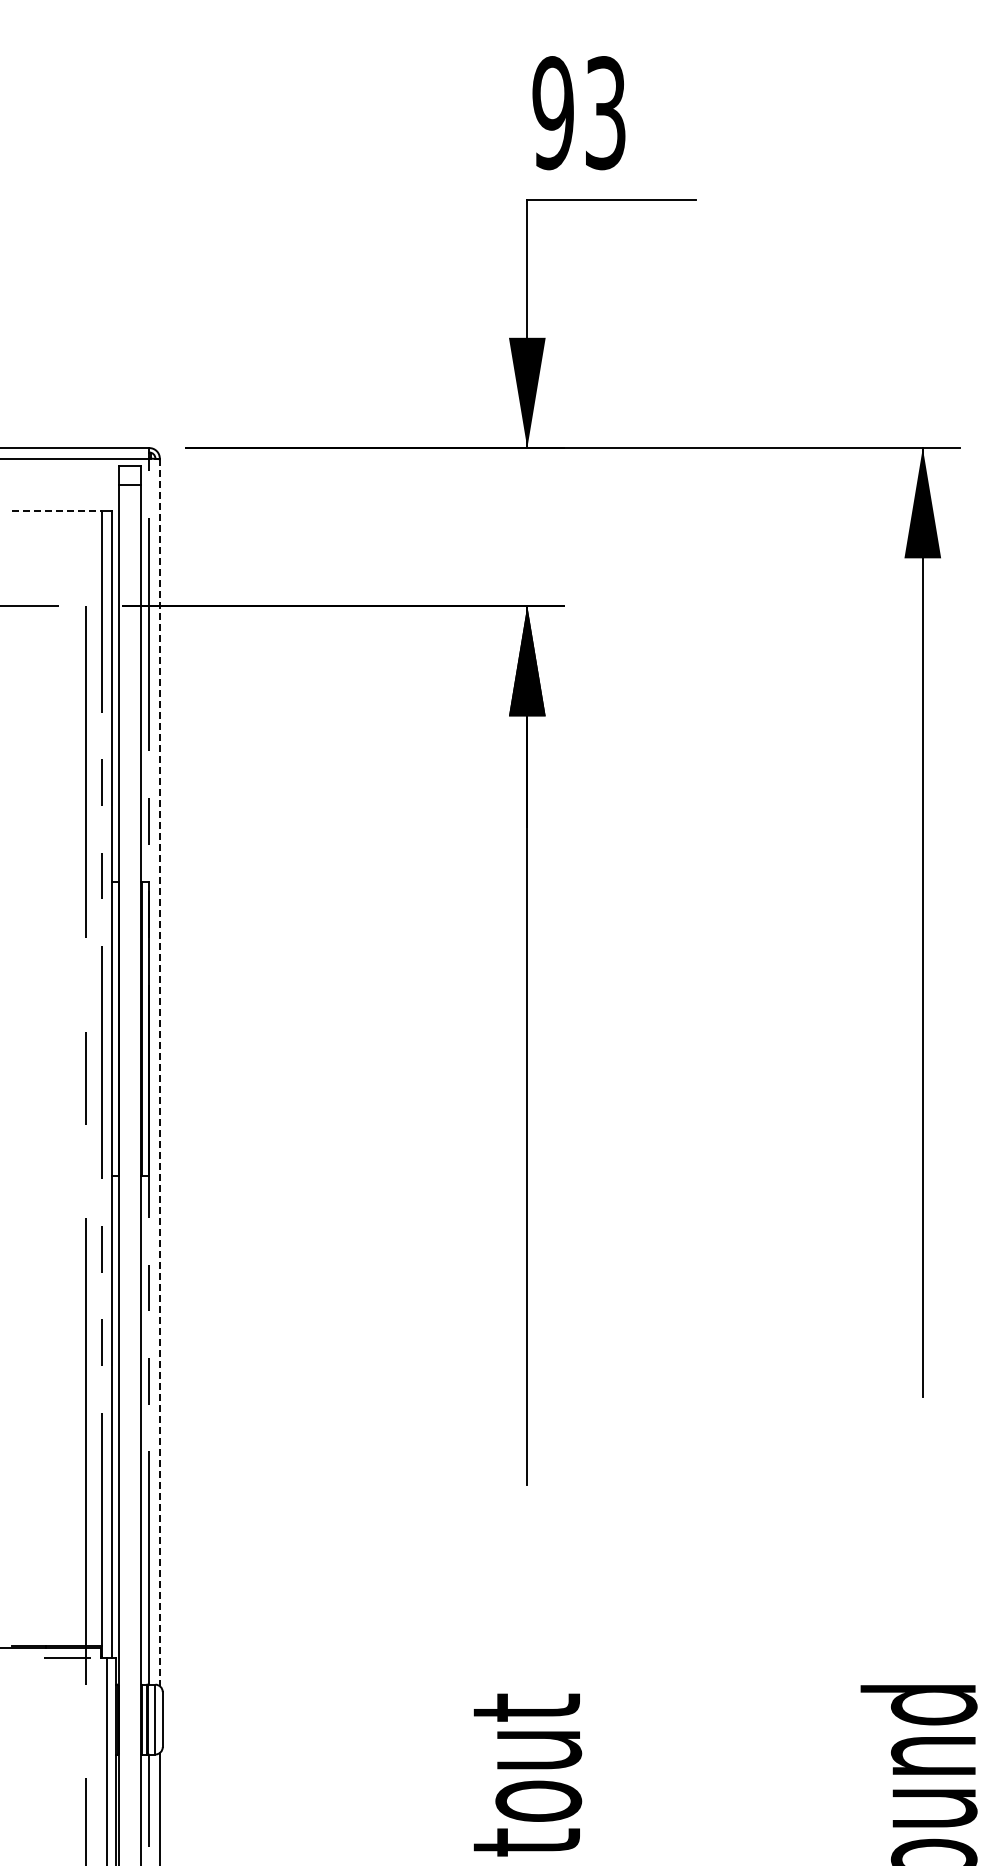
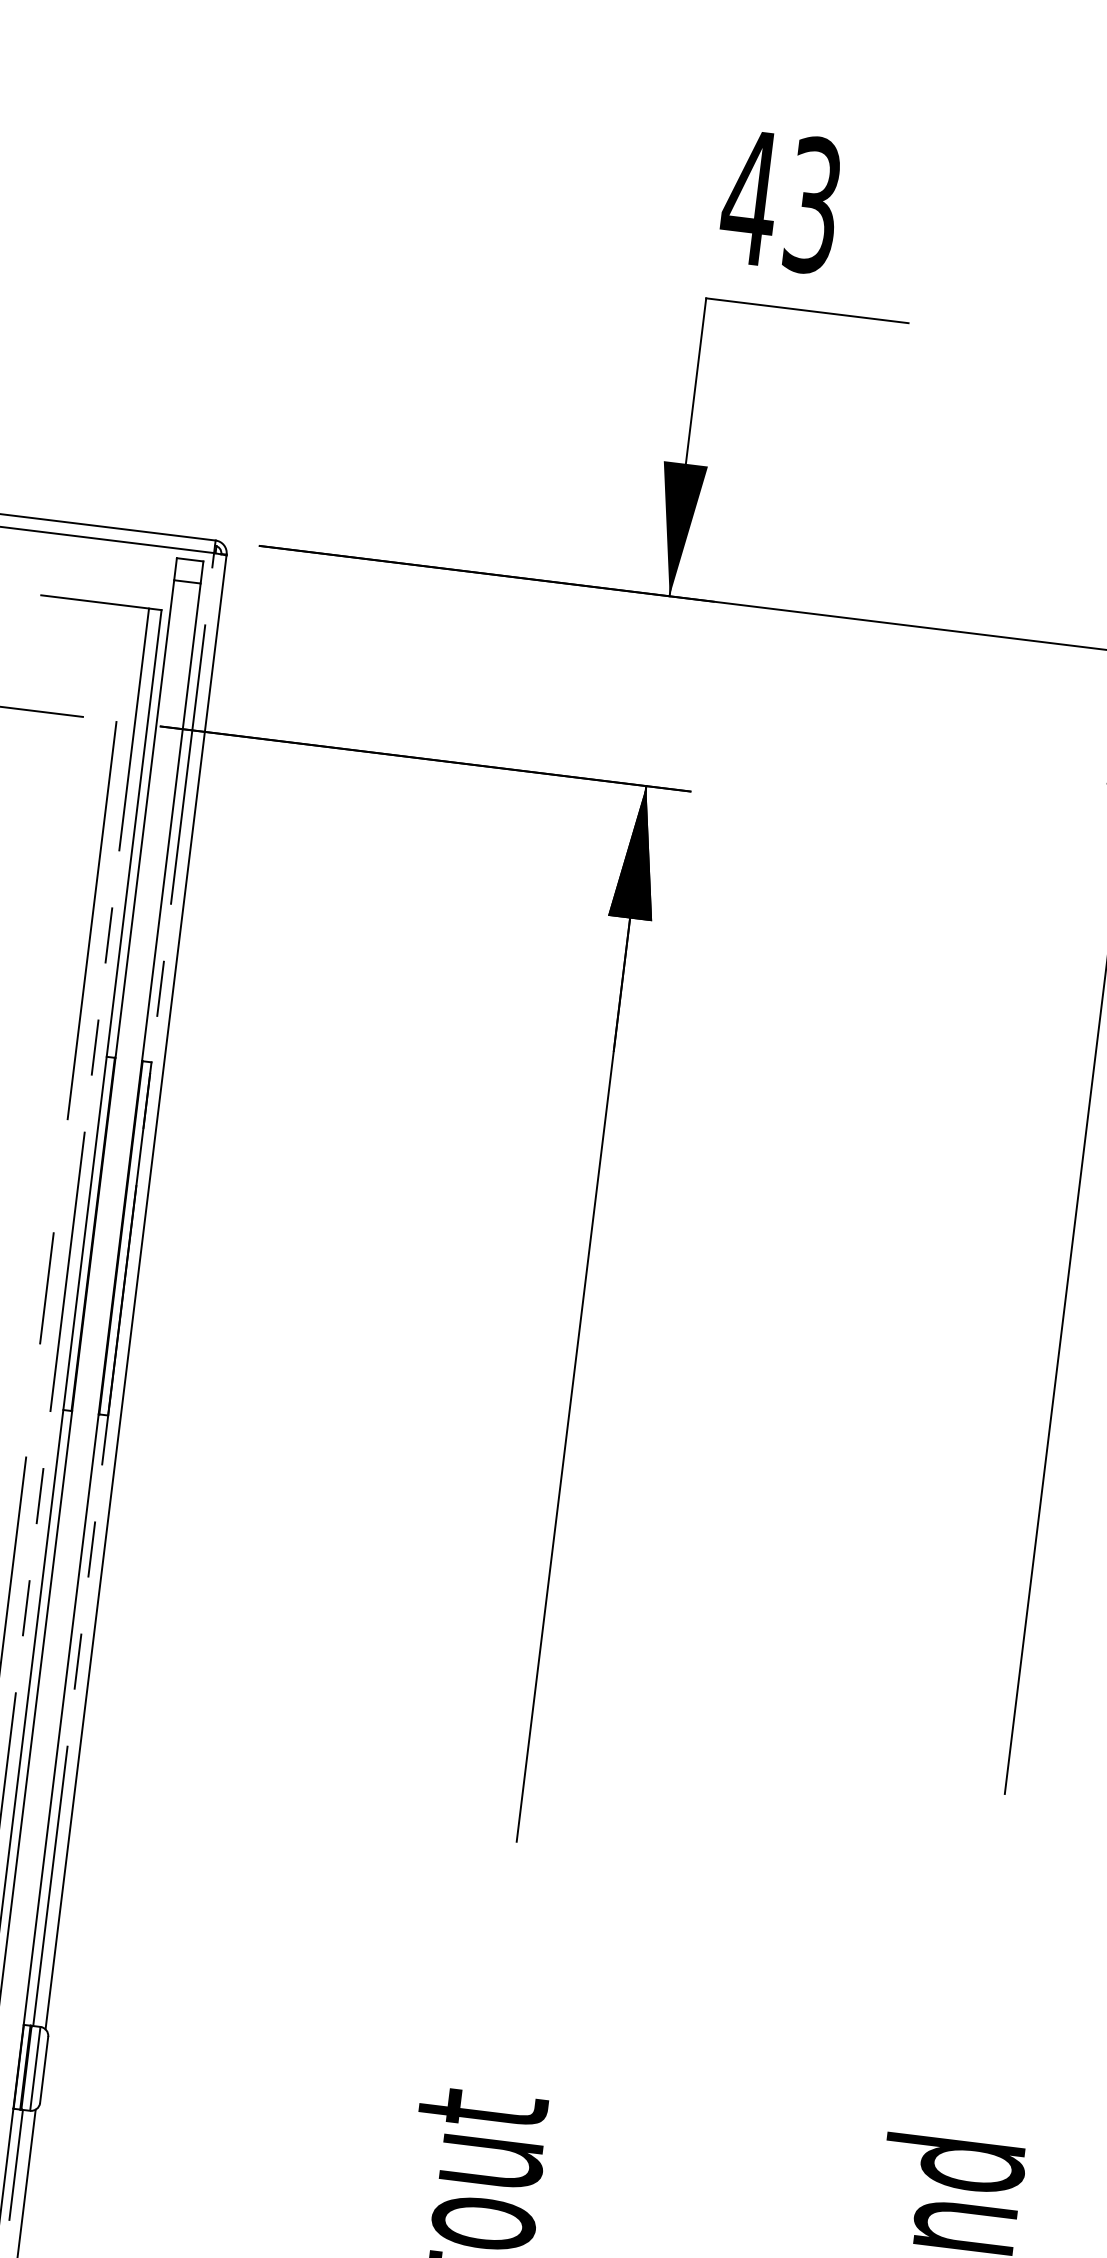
text: (552, 113) -> (749, 198), 93 -> 43
line: (56, 510) -> (94, 601), dashed -> solid
line: (159, 1073) -> (135, 1293), dashed -> solid

